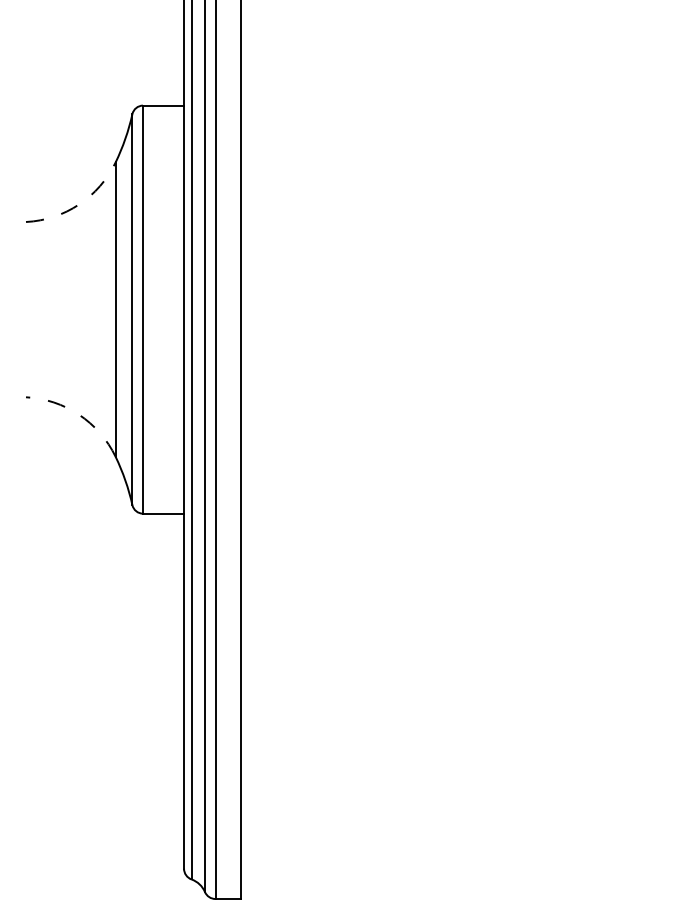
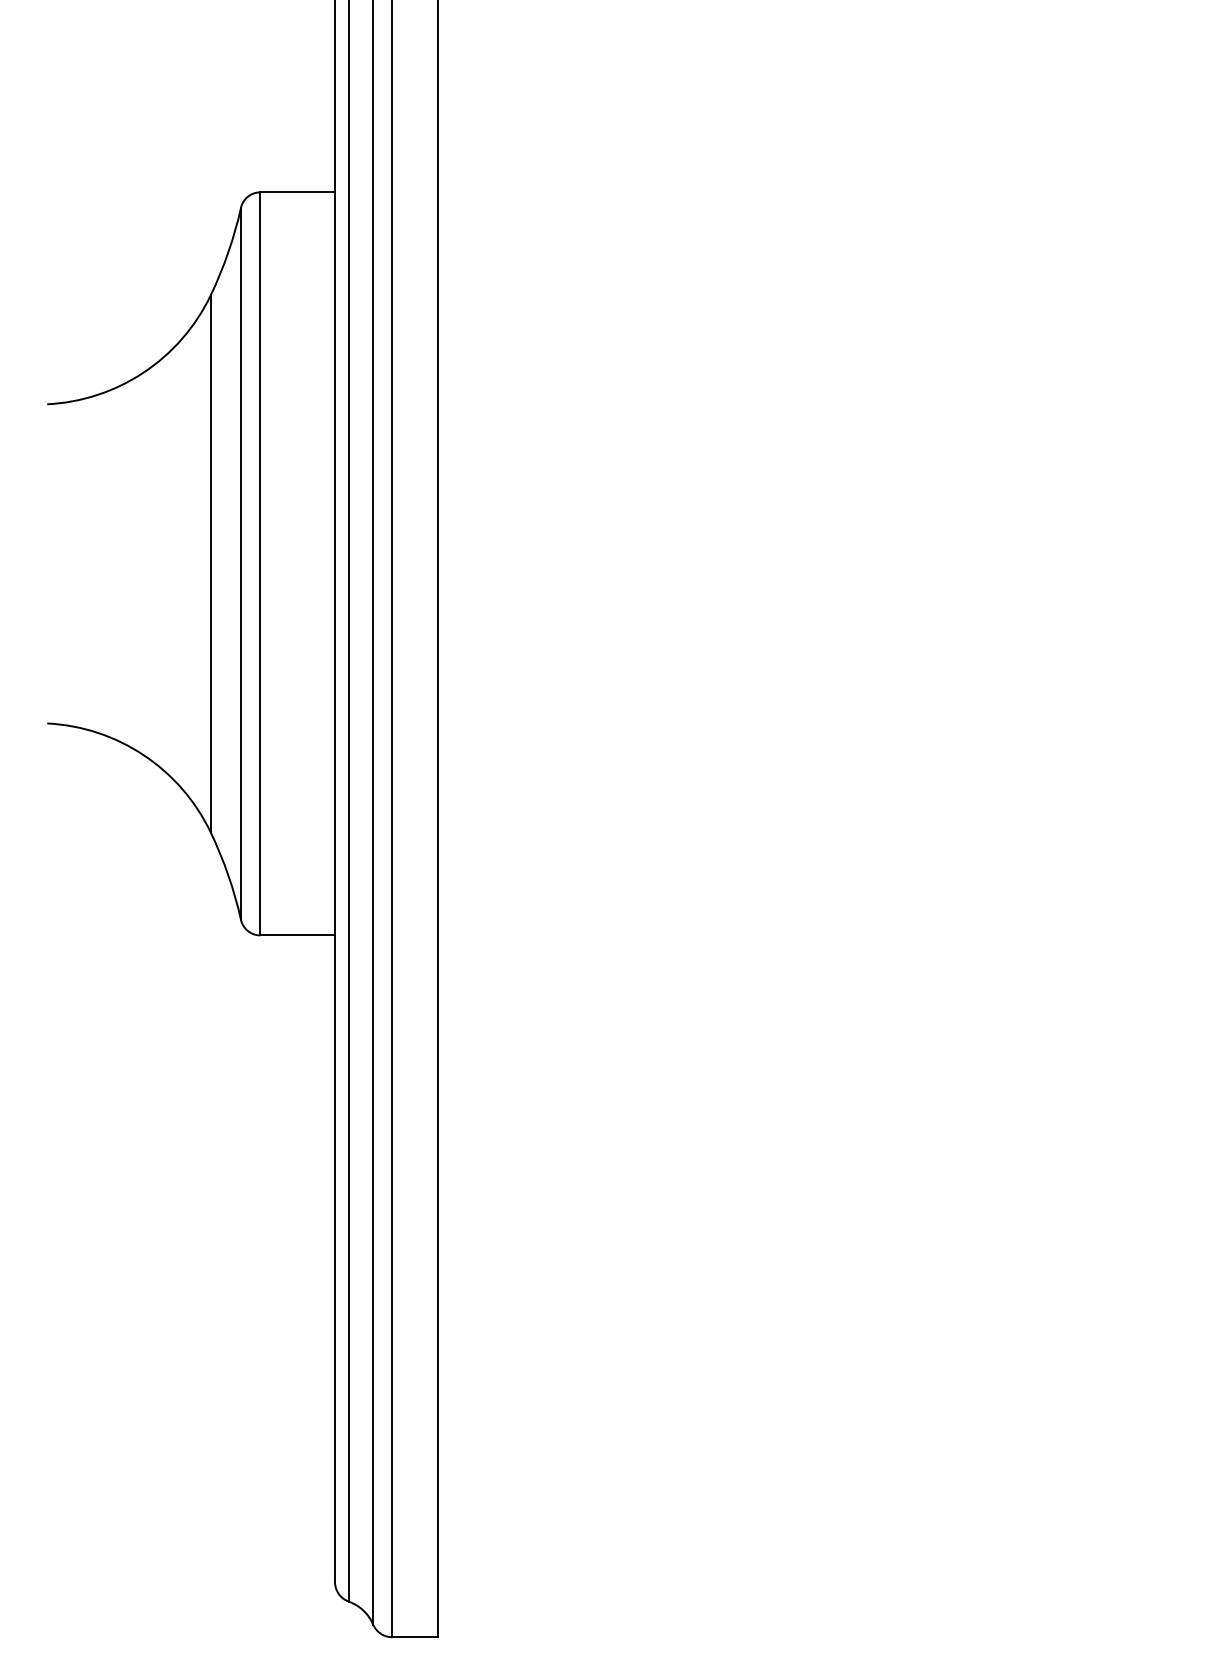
arc: (79, 204) -> (144, 372), dashed -> solid
arc: (79, 414) -> (144, 754), dashed -> solid

